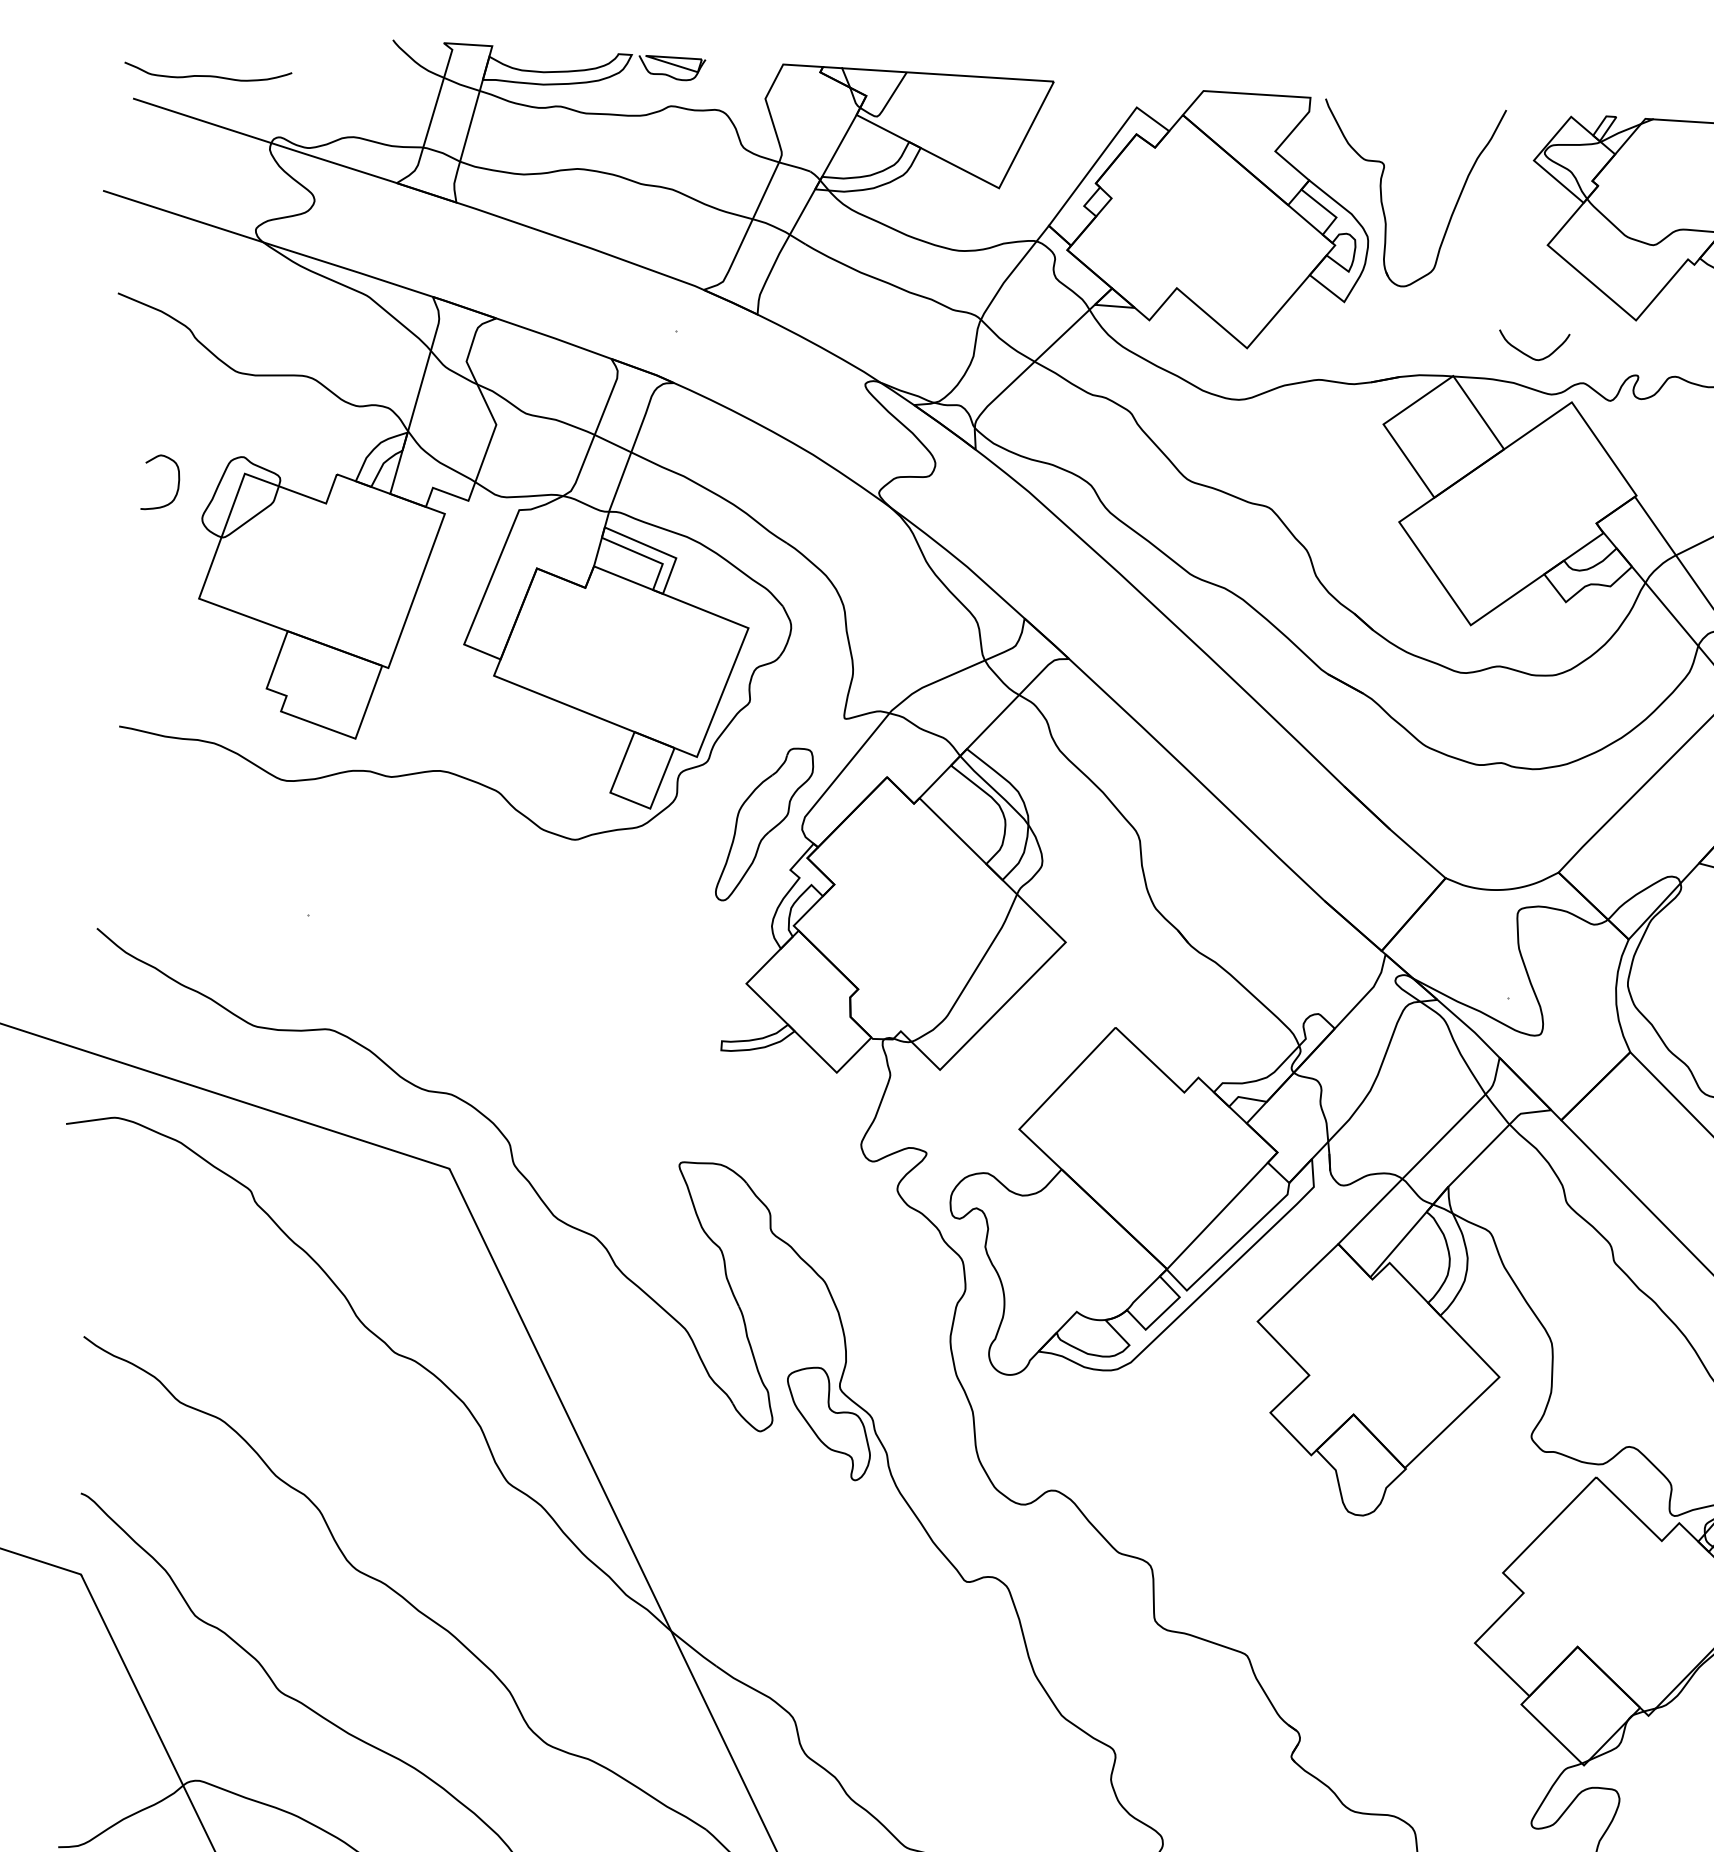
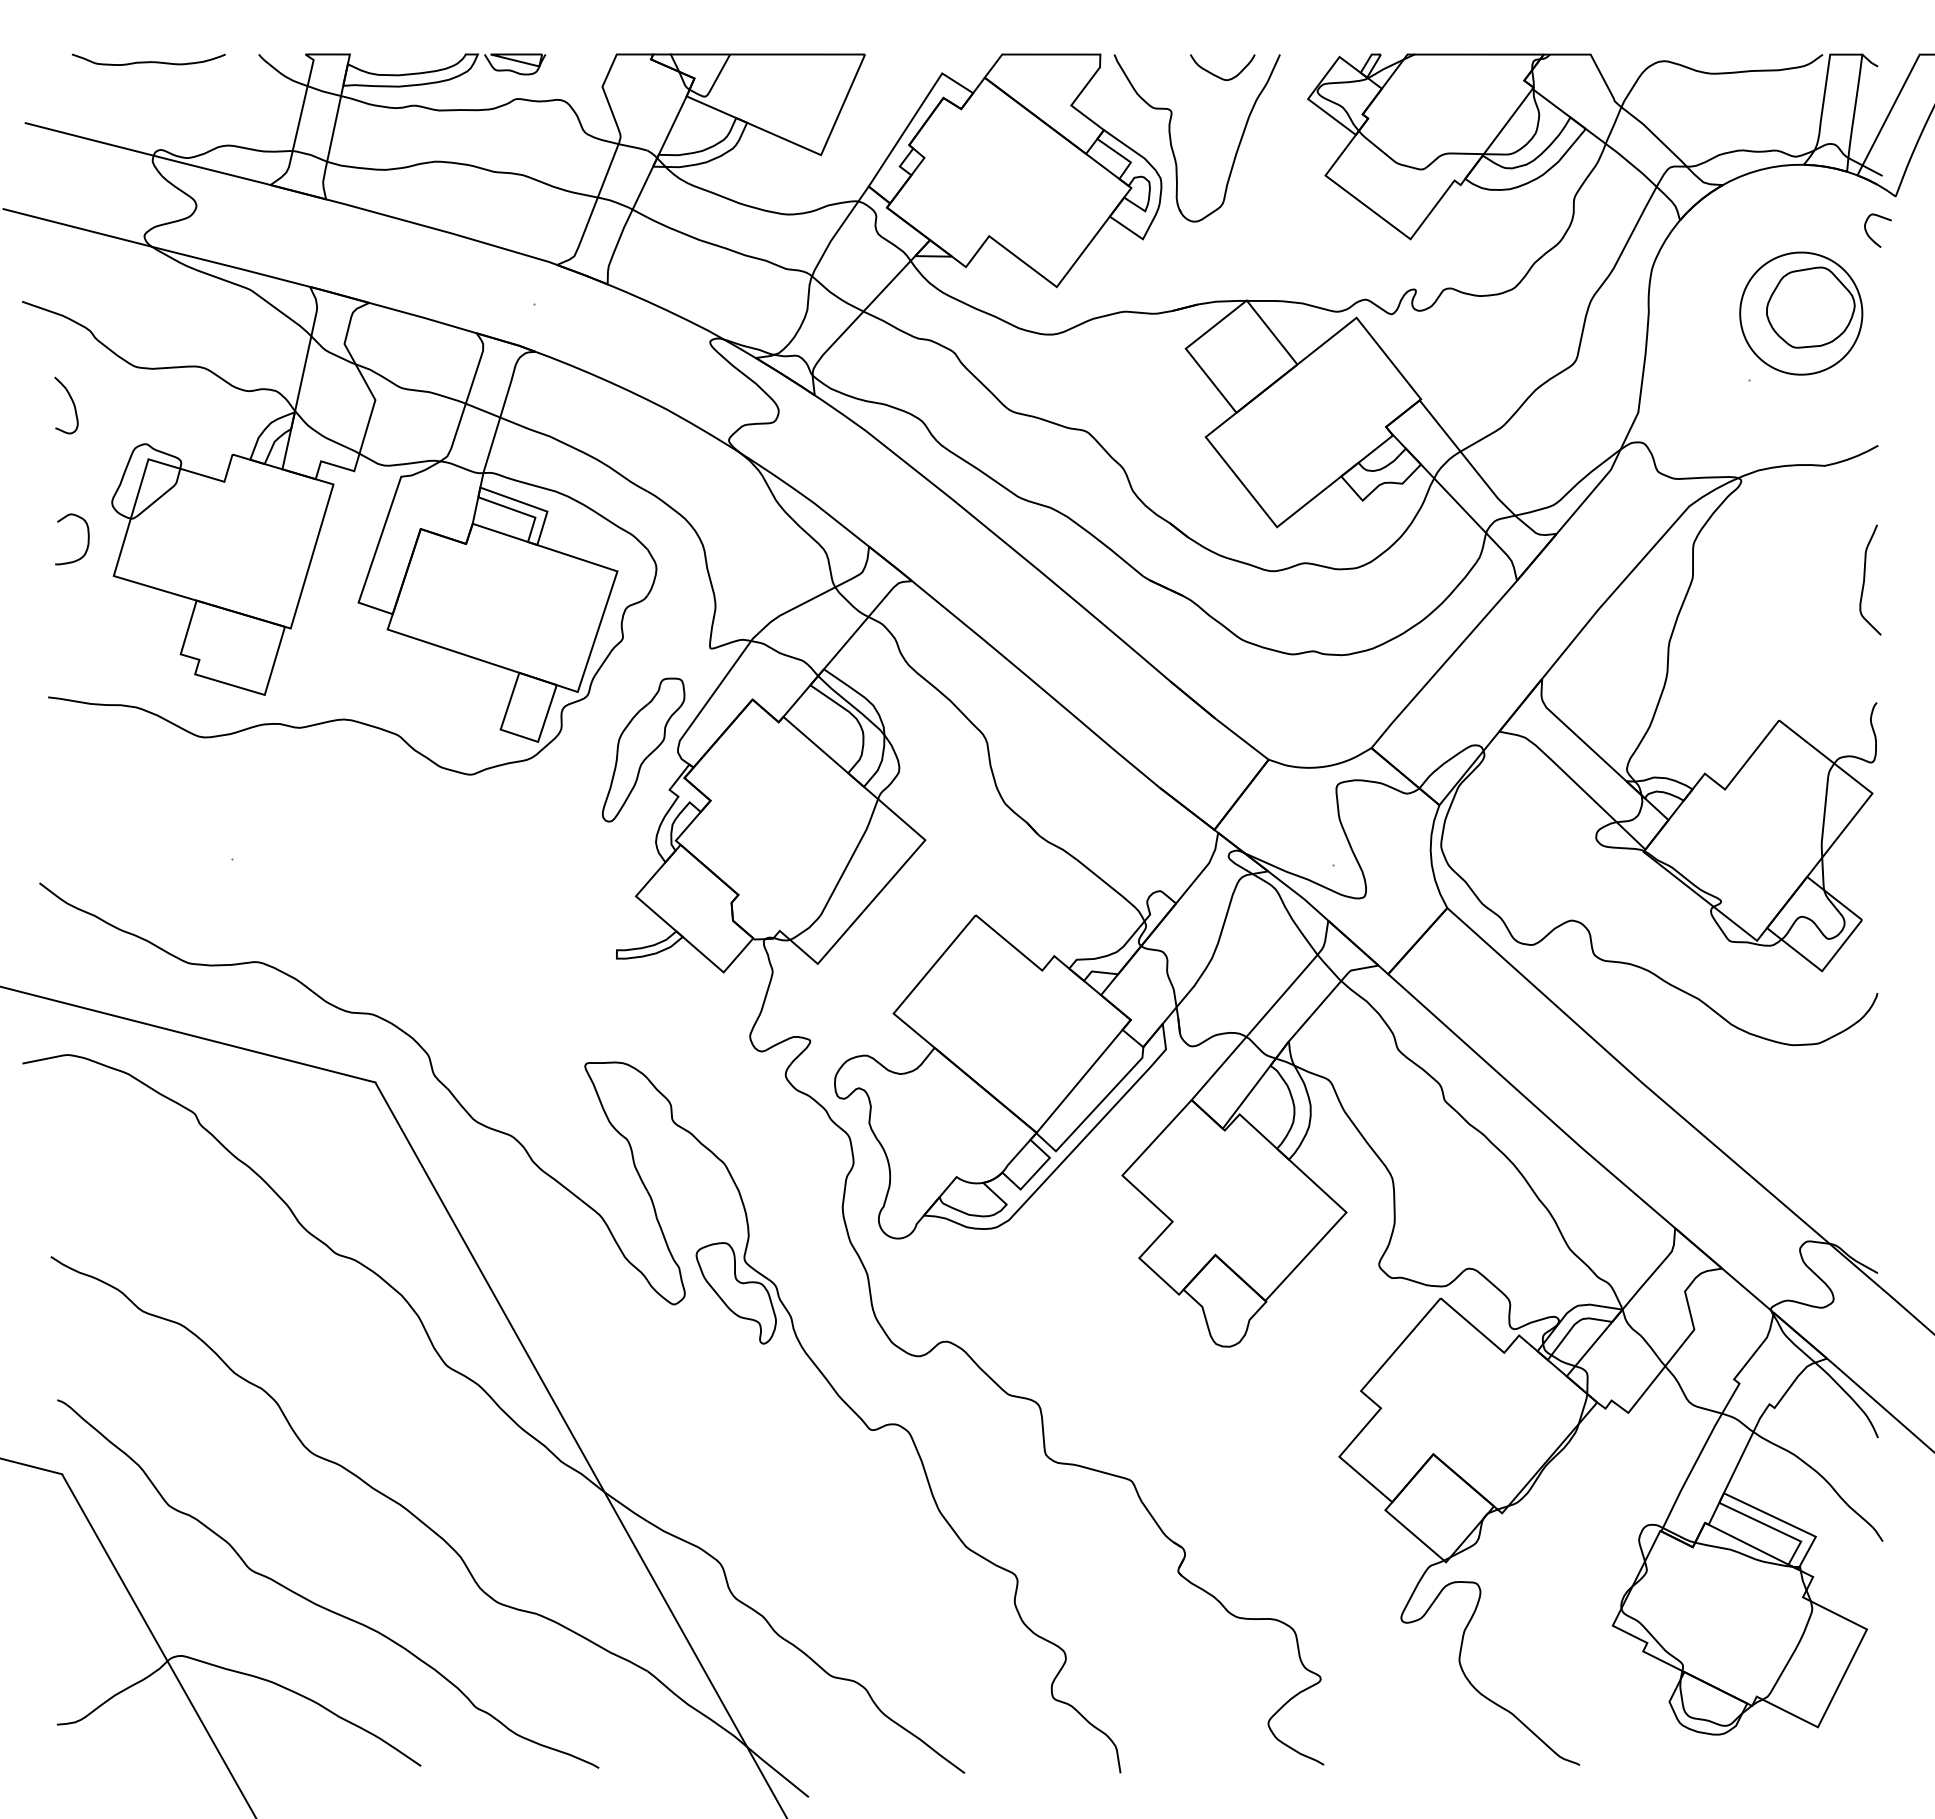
curve: (207, 75) -> (148, 61), moved
curve: (1527, 354) -> (1217, 75), moved
curve: (165, 407) -> (72, 403), added
curve: (177, 483) -> (87, 539), moved

